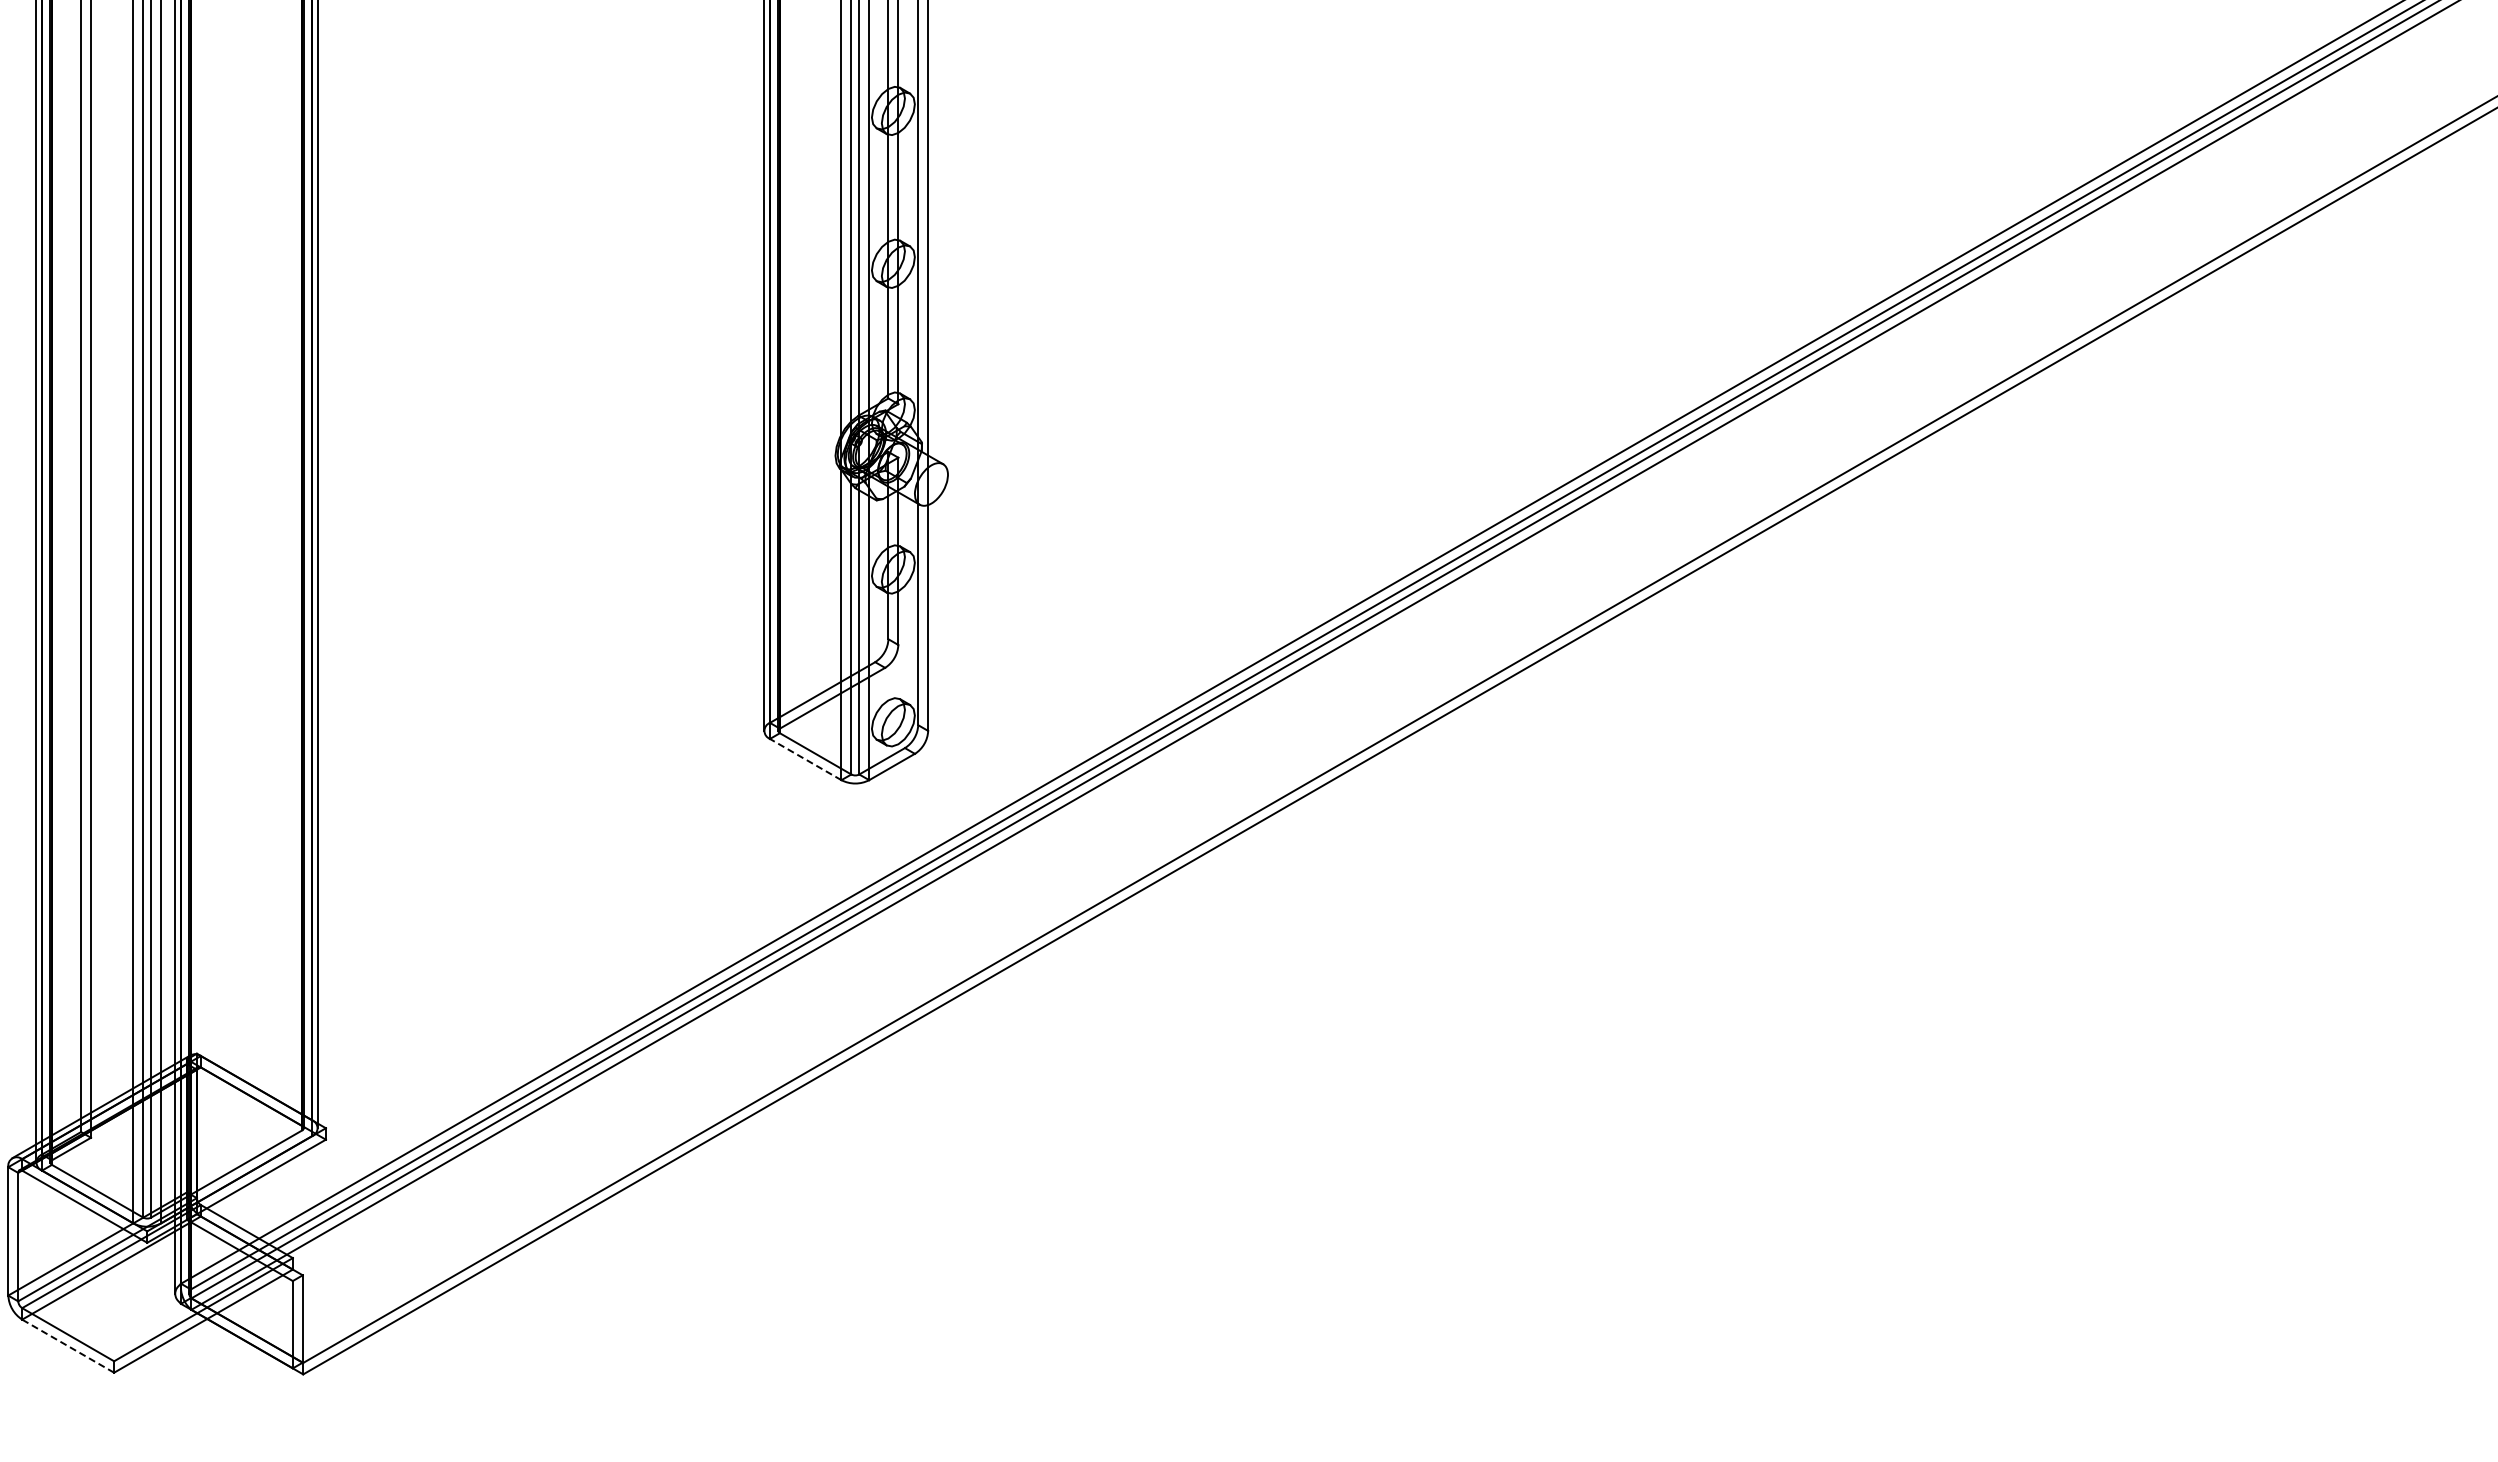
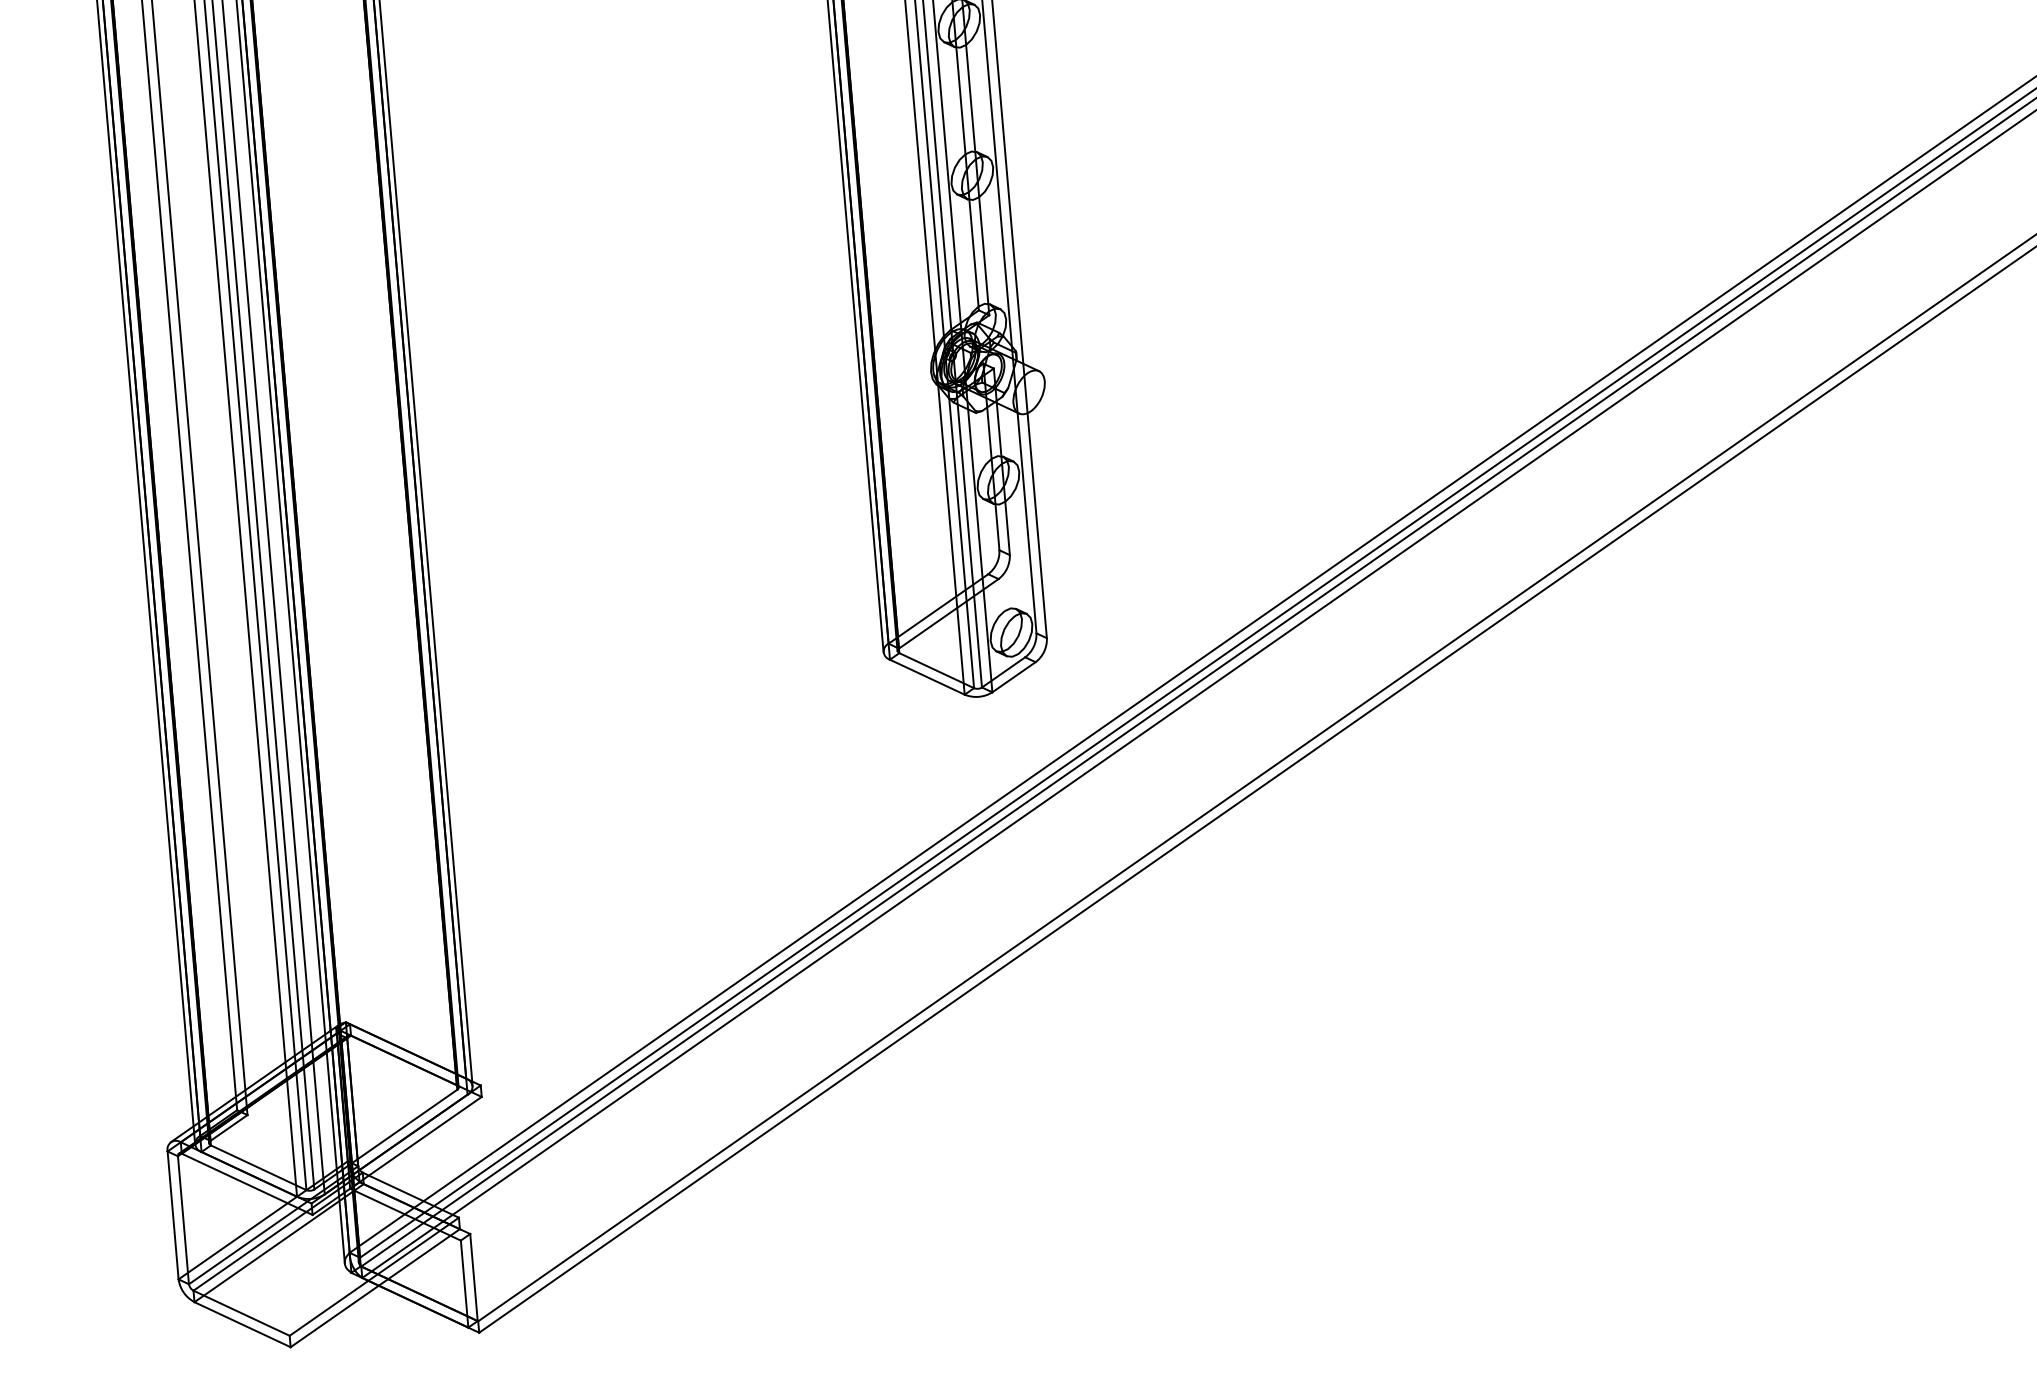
line: (805, 759) -> (927, 677), dashed -> solid
line: (67, 1345) -> (241, 1324), dashed -> solid

